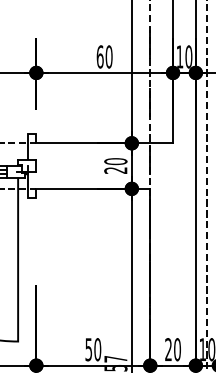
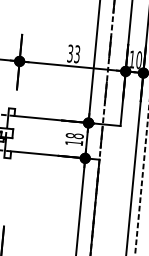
text: (104, 56) -> (73, 53), 60 -> 33
text: (115, 165) -> (74, 139), 20 -> 18

